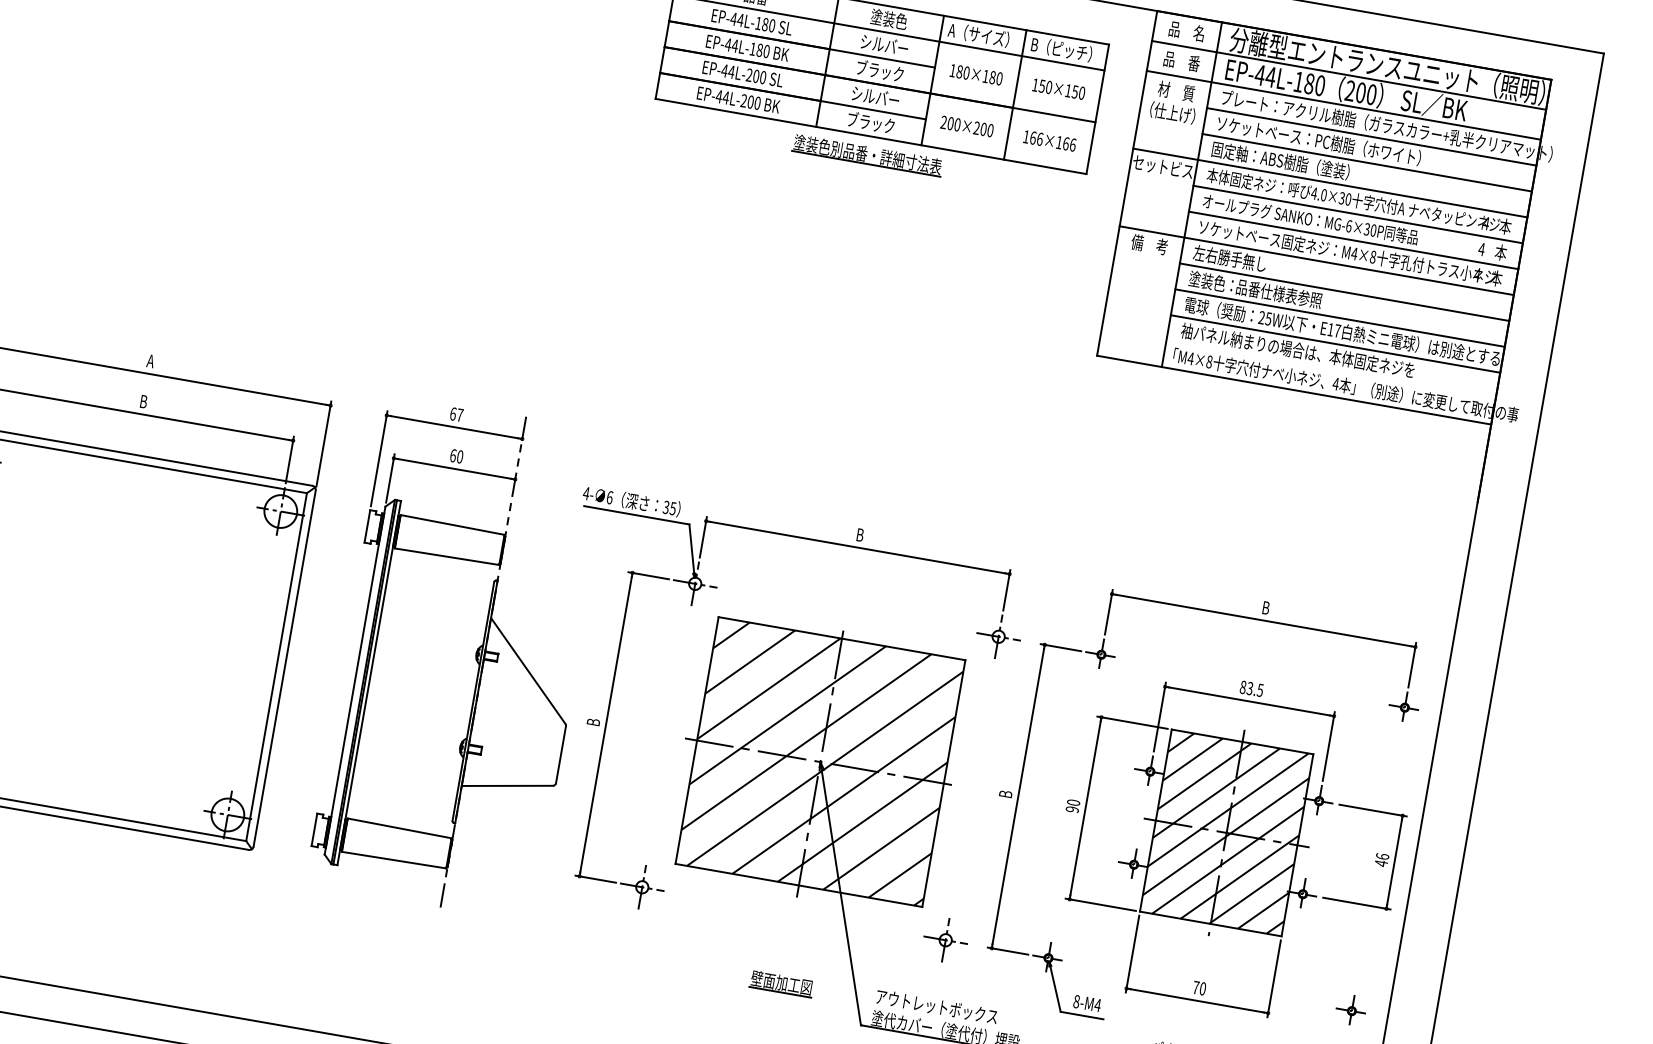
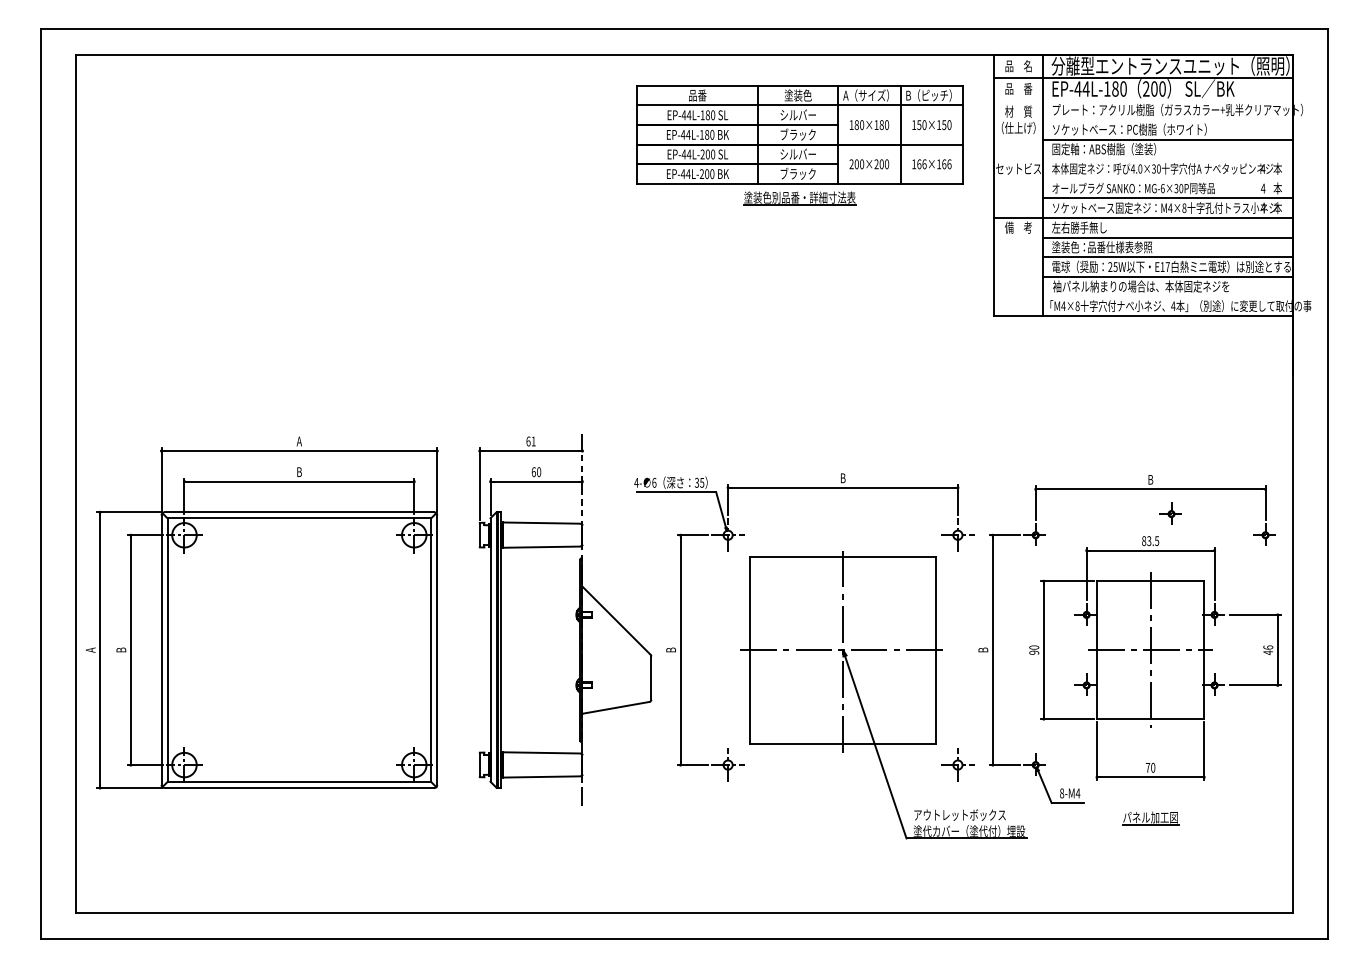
line: (1343, 105) -> (1143, 100), removed
line: (1370, 137) -> (1167, 120), removed
line: (1330, 183) -> (1143, 159), removed
line: (1357, 214) -> (1167, 178), removed
text: (459, 415) -> (533, 441), 67 -> 61
hatch: (819, 761) -> (842, 649), removed
hatch: (1226, 833) -> (1150, 650), removed
part: (780, 984) -> (842, 818), removed
part: (1350, 1010) -> (1170, 513), moved

